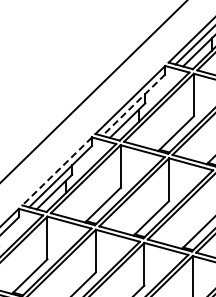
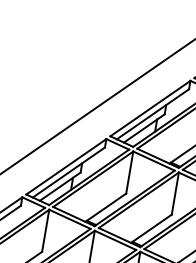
line: (133, 105) -> (152, 114), dashed -> solid
line: (57, 171) -> (66, 166), dashed -> solid

